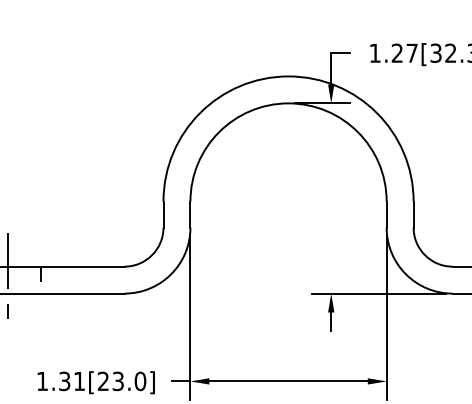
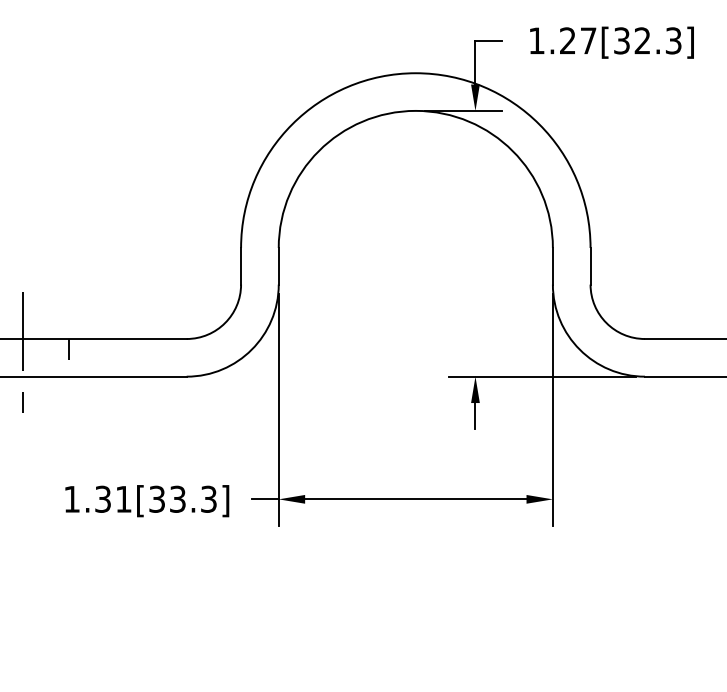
text: (122, 380) -> (183, 498), 1.31[23.0] -> 1.31[33.3]

